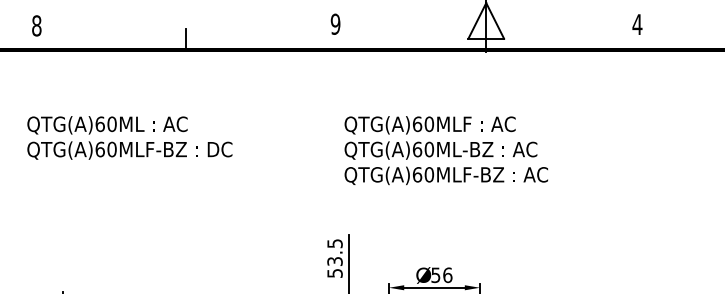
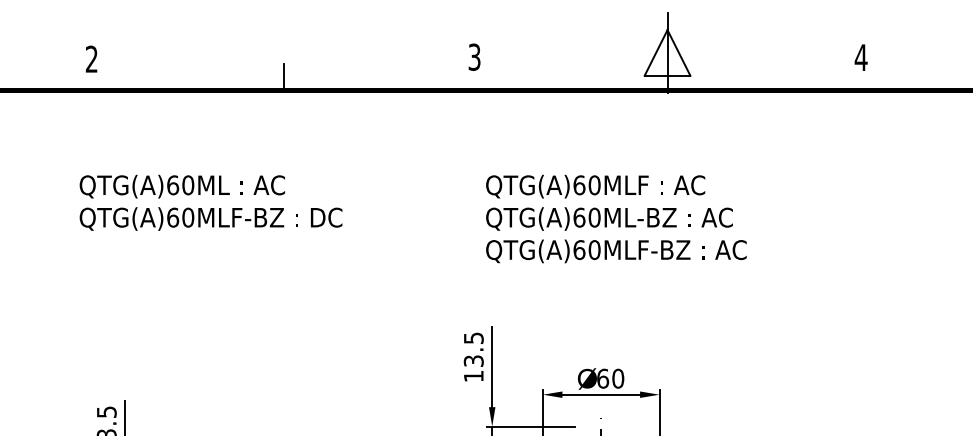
text: (335, 23) -> (474, 56), 9 -> 3
text: (36, 25) -> (91, 58), 8 -> 2
text: (334, 273) -> (473, 376), 53.5 -> 13.5
text: (441, 275) -> (610, 378), 56 -> 60

